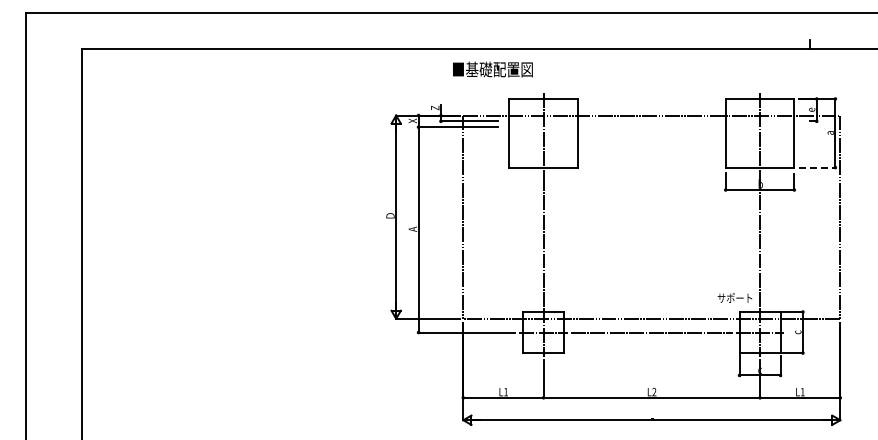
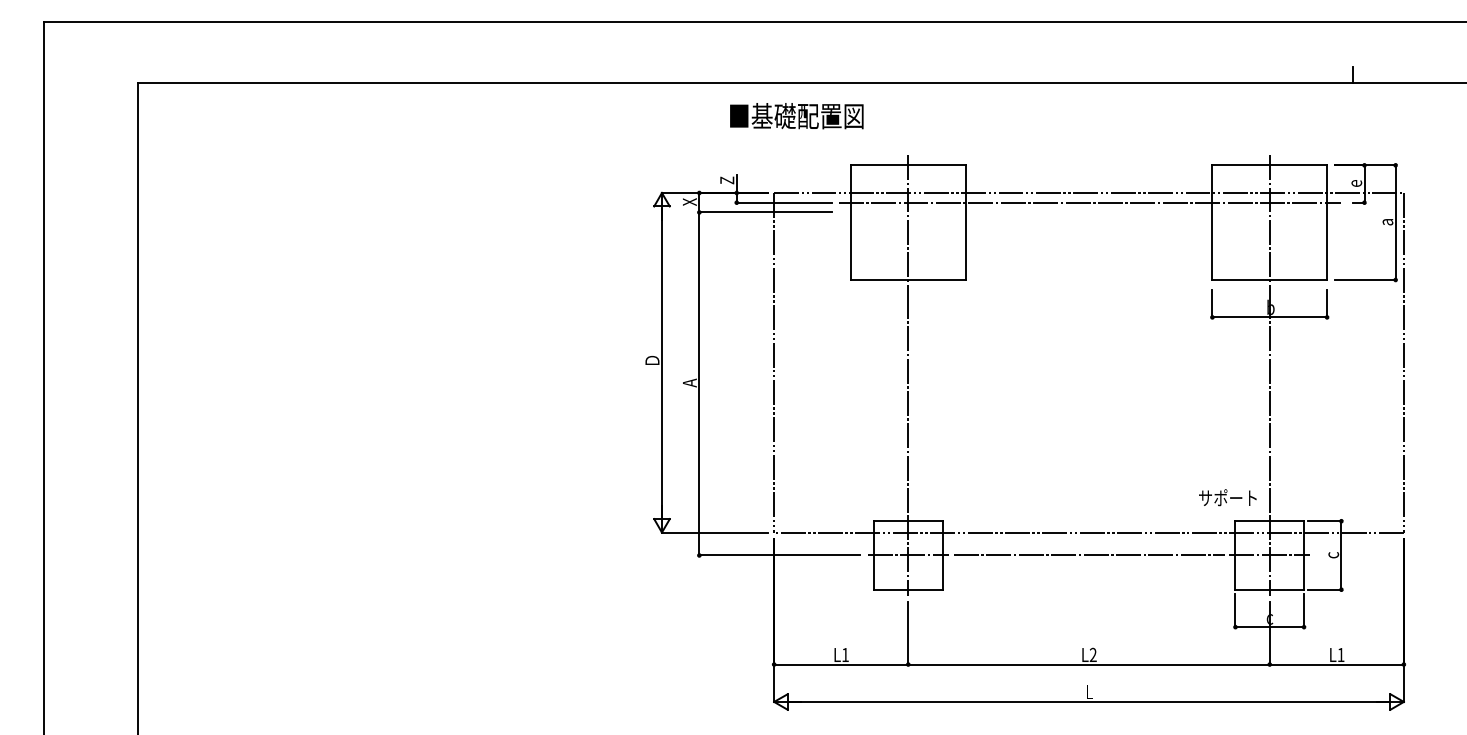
text: (492, 69) -> (796, 116), moved
line: (651, 121) -> (1088, 202), added
line: (817, 167) -> (1365, 279), dashed -> solid

